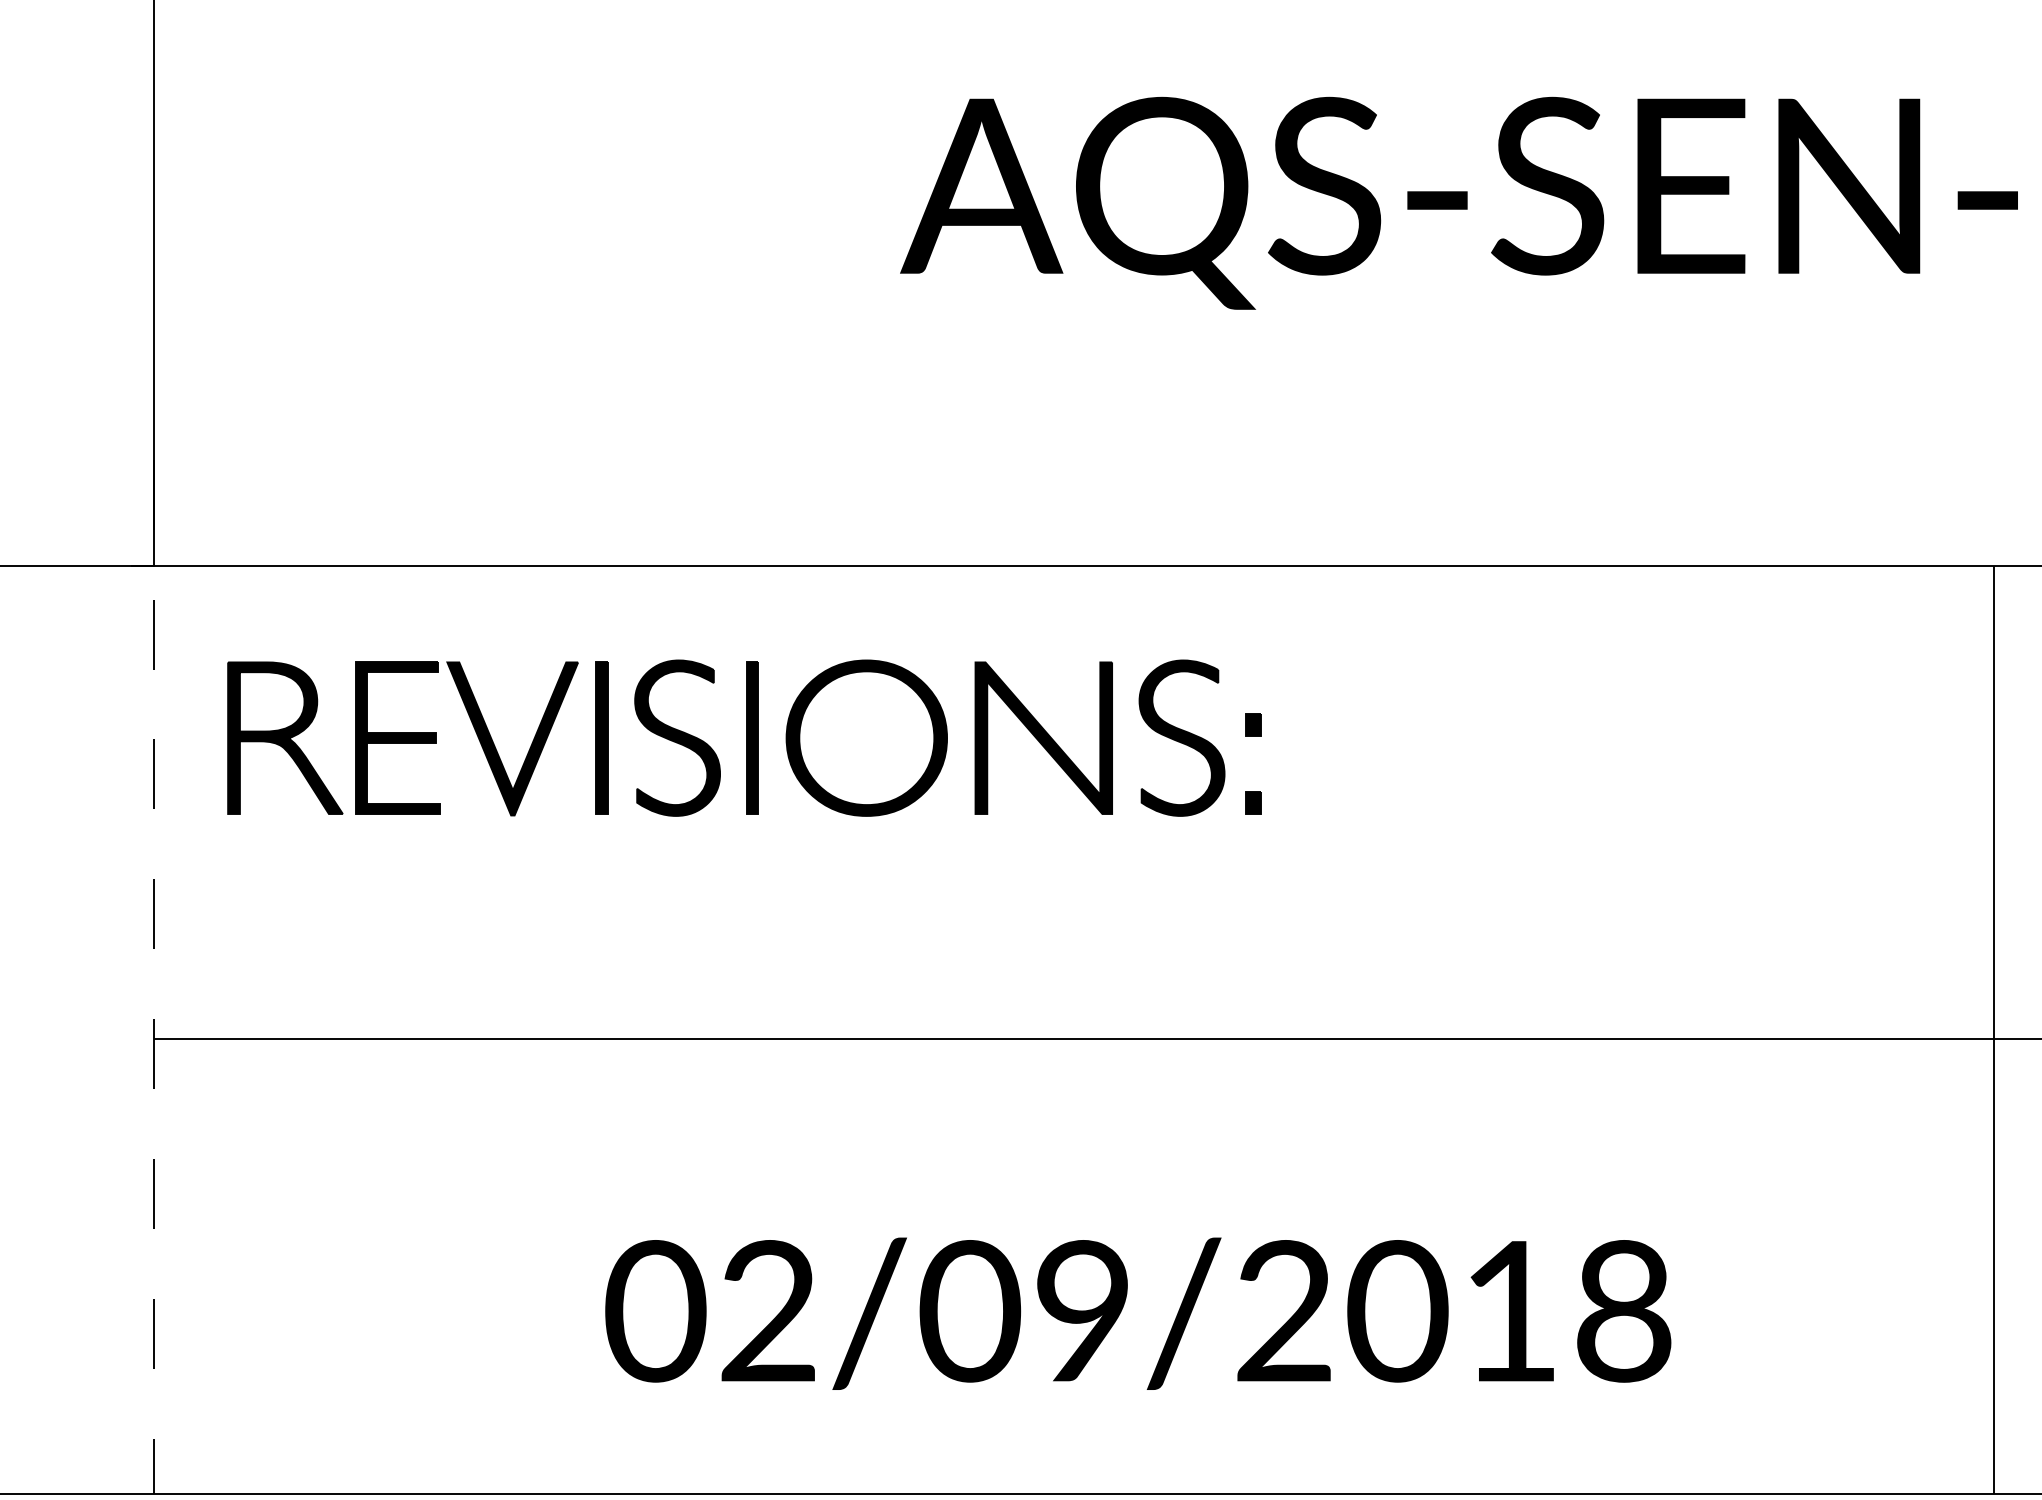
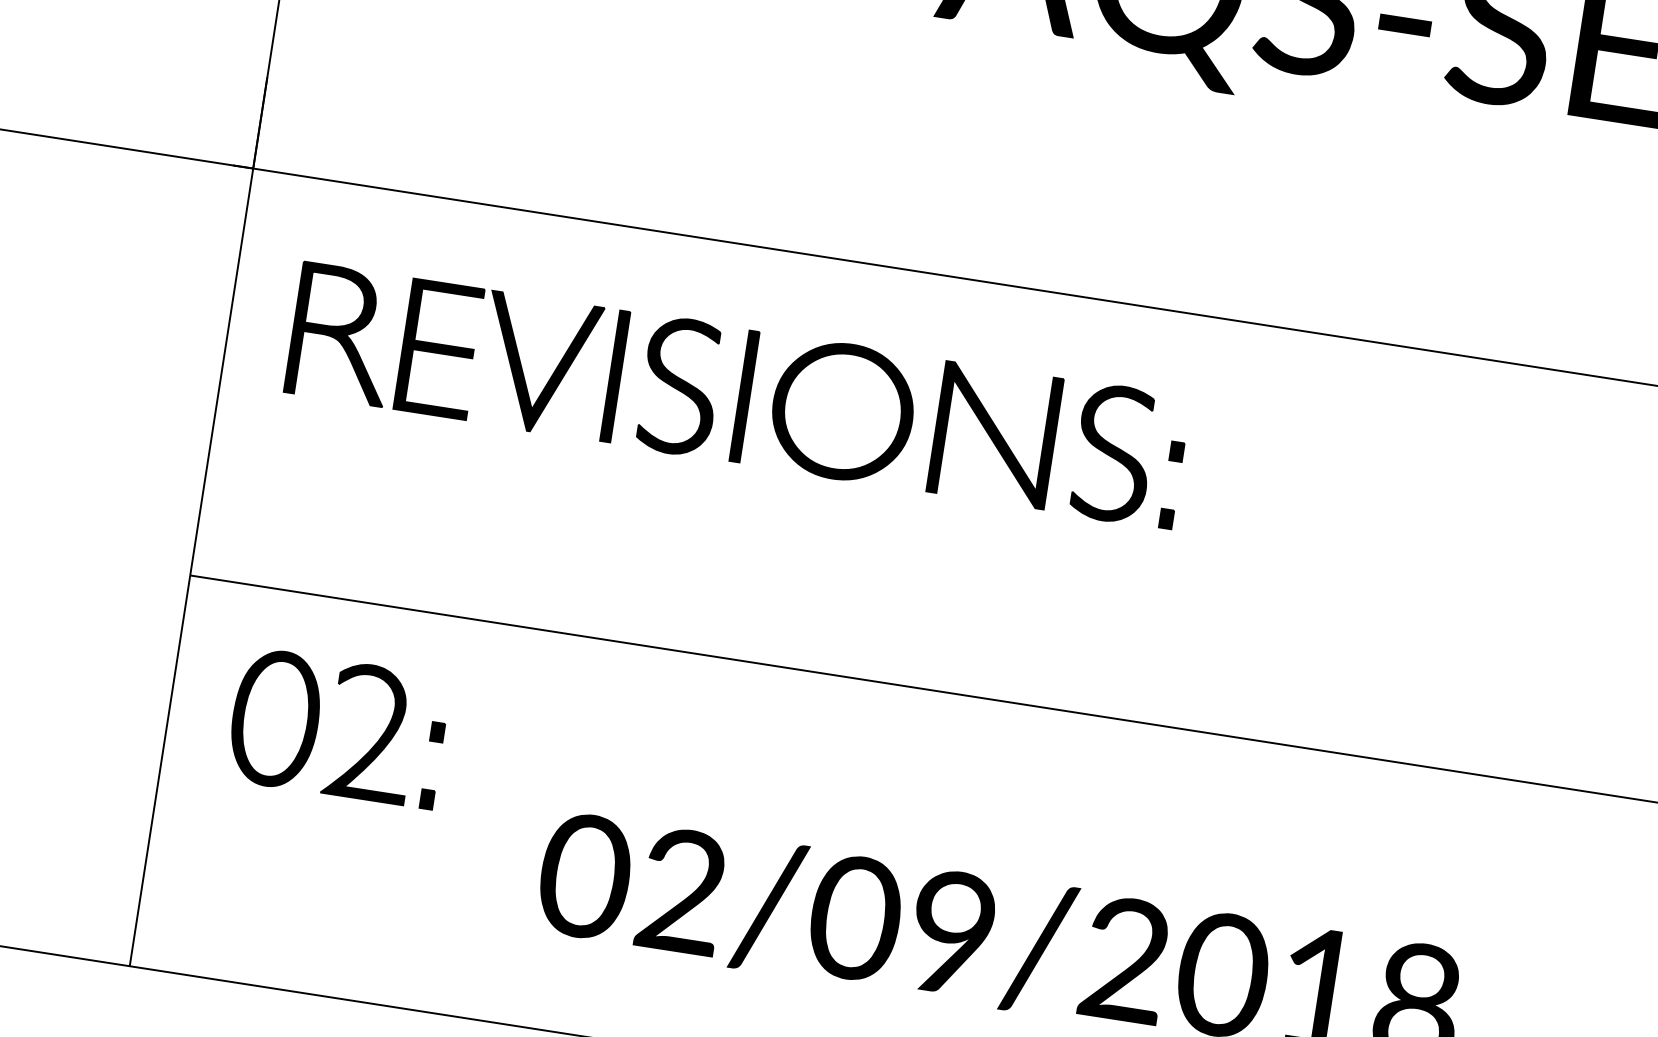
line: (154, 976) -> (198, 521), dashed -> solid
part: (325, 1186) -> (317, 725), added

